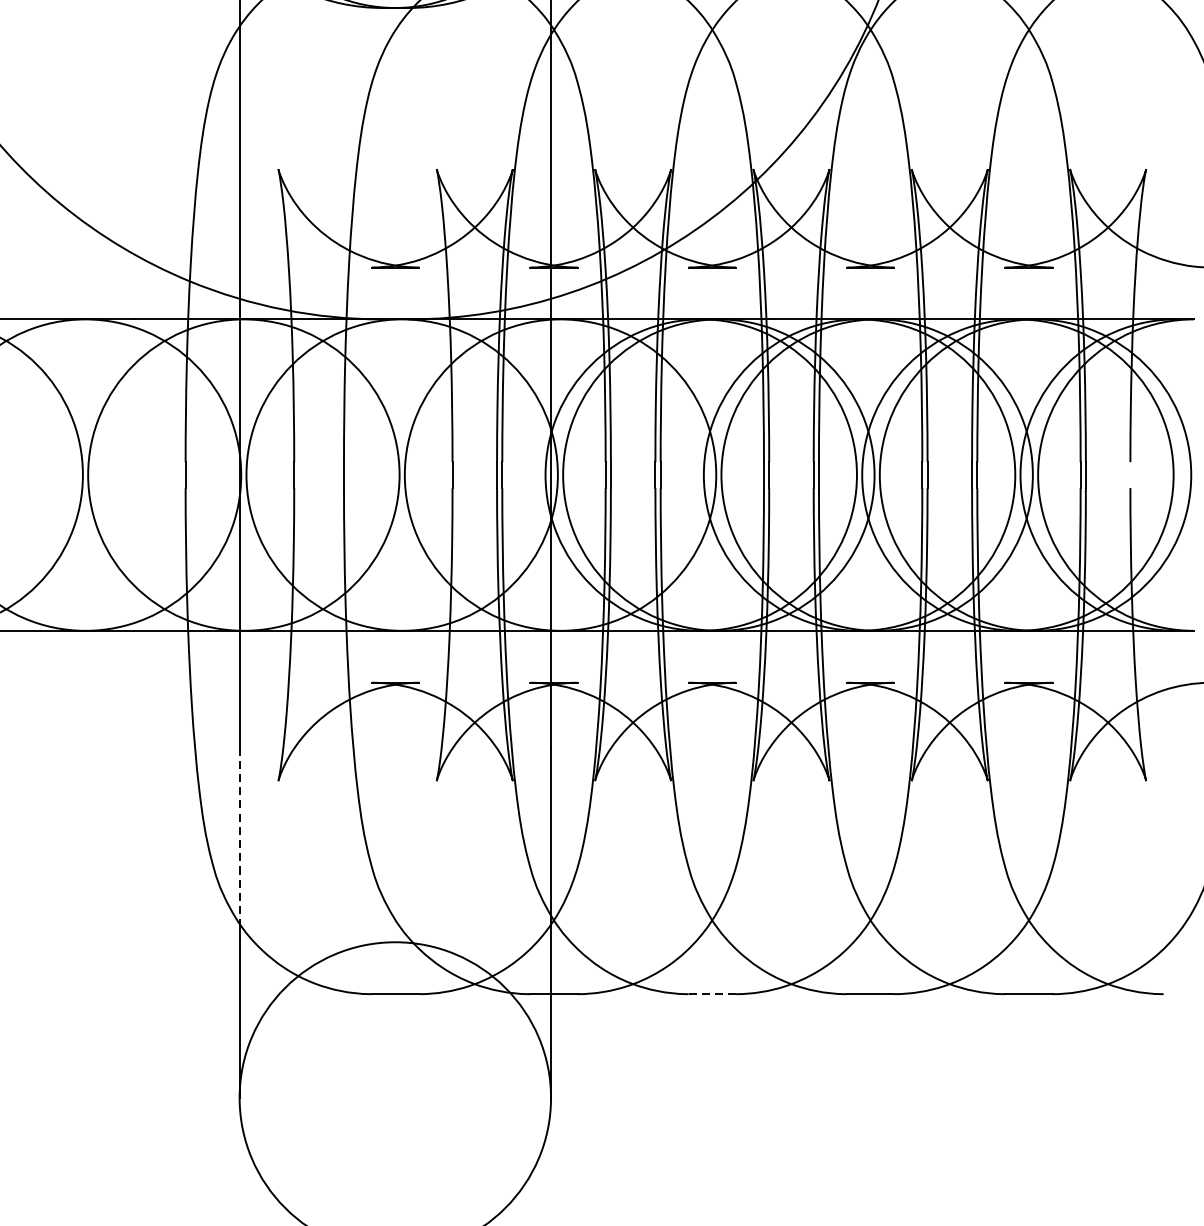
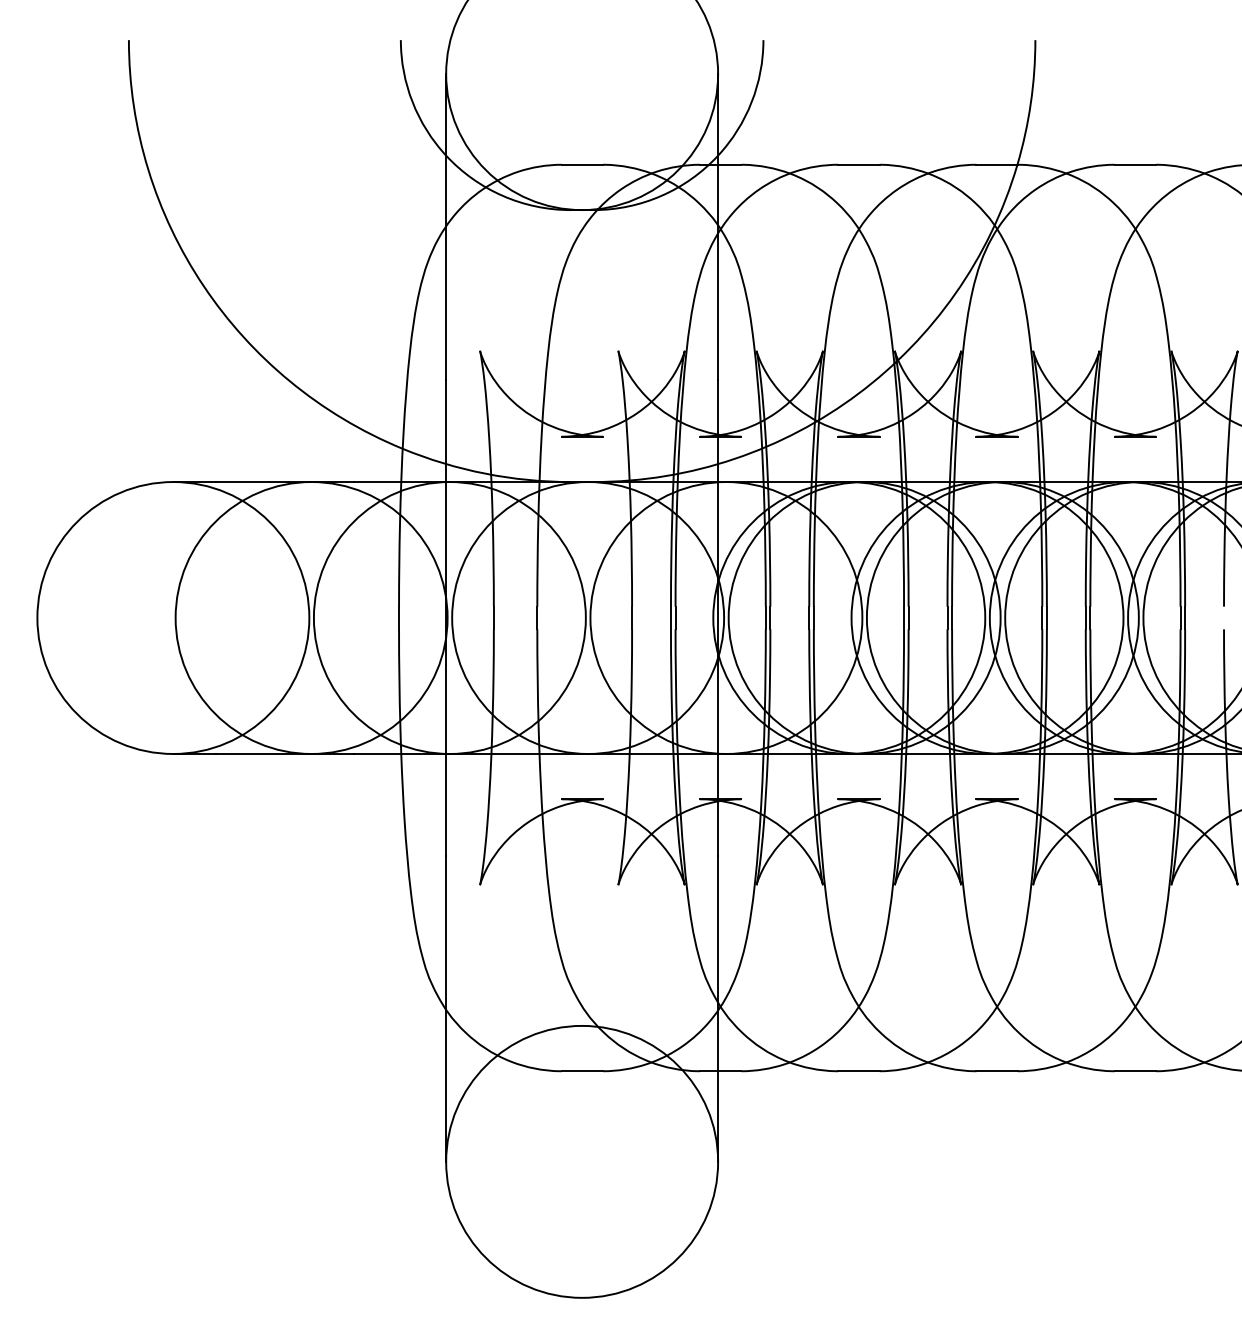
line: (239, 835) -> (446, 932), dashed -> solid
line: (711, 994) -> (858, 1071), dashed -> solid

